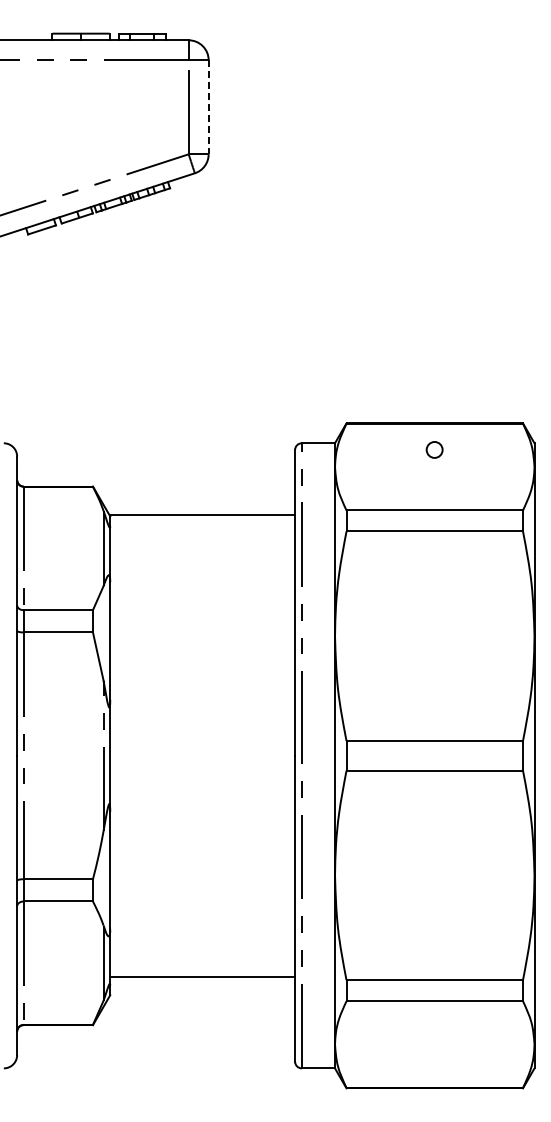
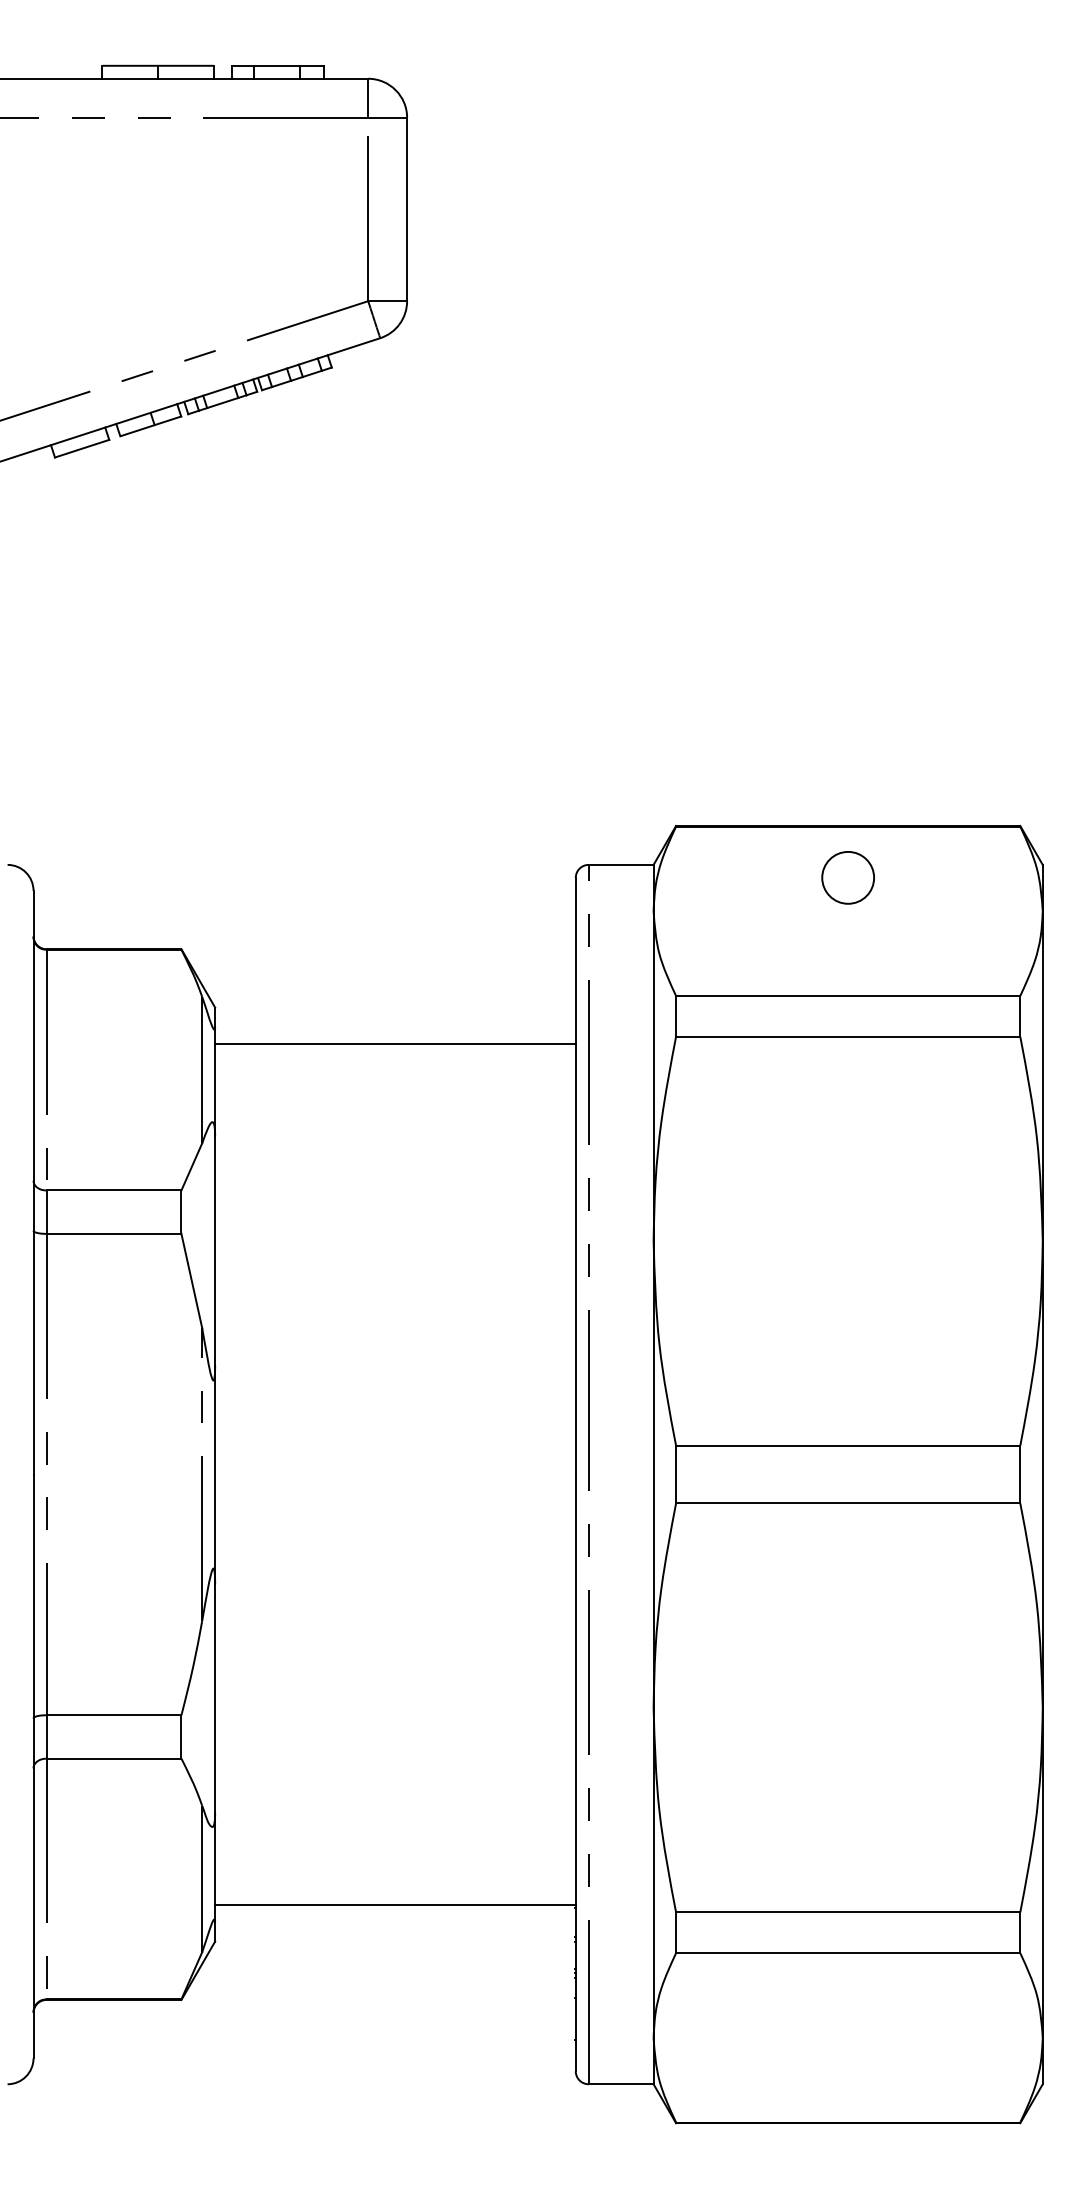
line: (208, 107) -> (406, 209), dashed -> solid
circle: (434, 449) -> (847, 876), size x1.67
line: (202, 515) -> (395, 1044), moved

